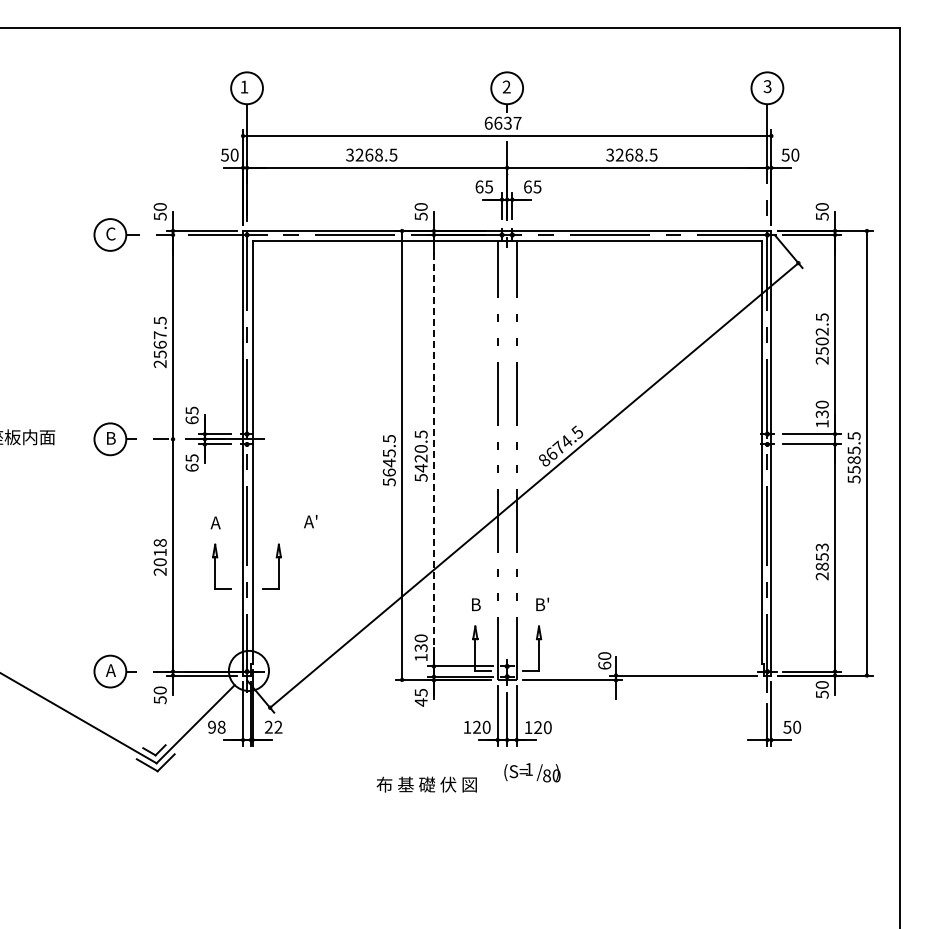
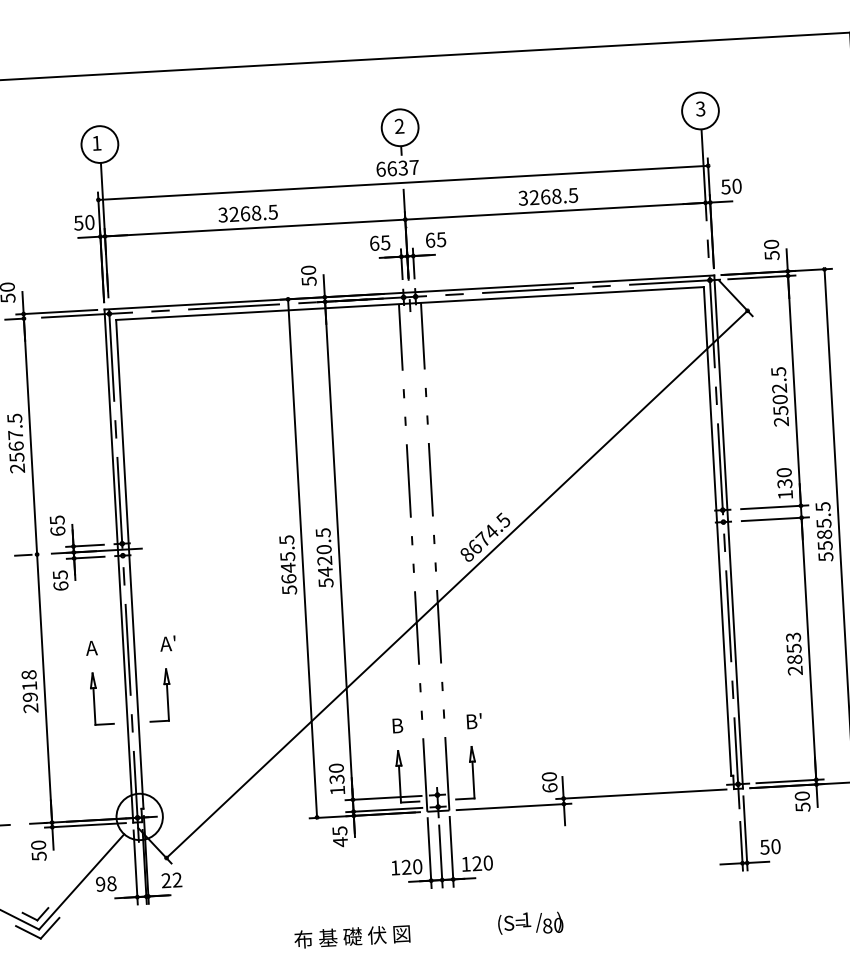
line: (433, 450) -> (338, 550), dashed -> solid
text: (310, 521) -> (167, 643), moved
text: (159, 562) -> (29, 697), 2018 -> 2918
text: (532, 772) -> (530, 923), moved

